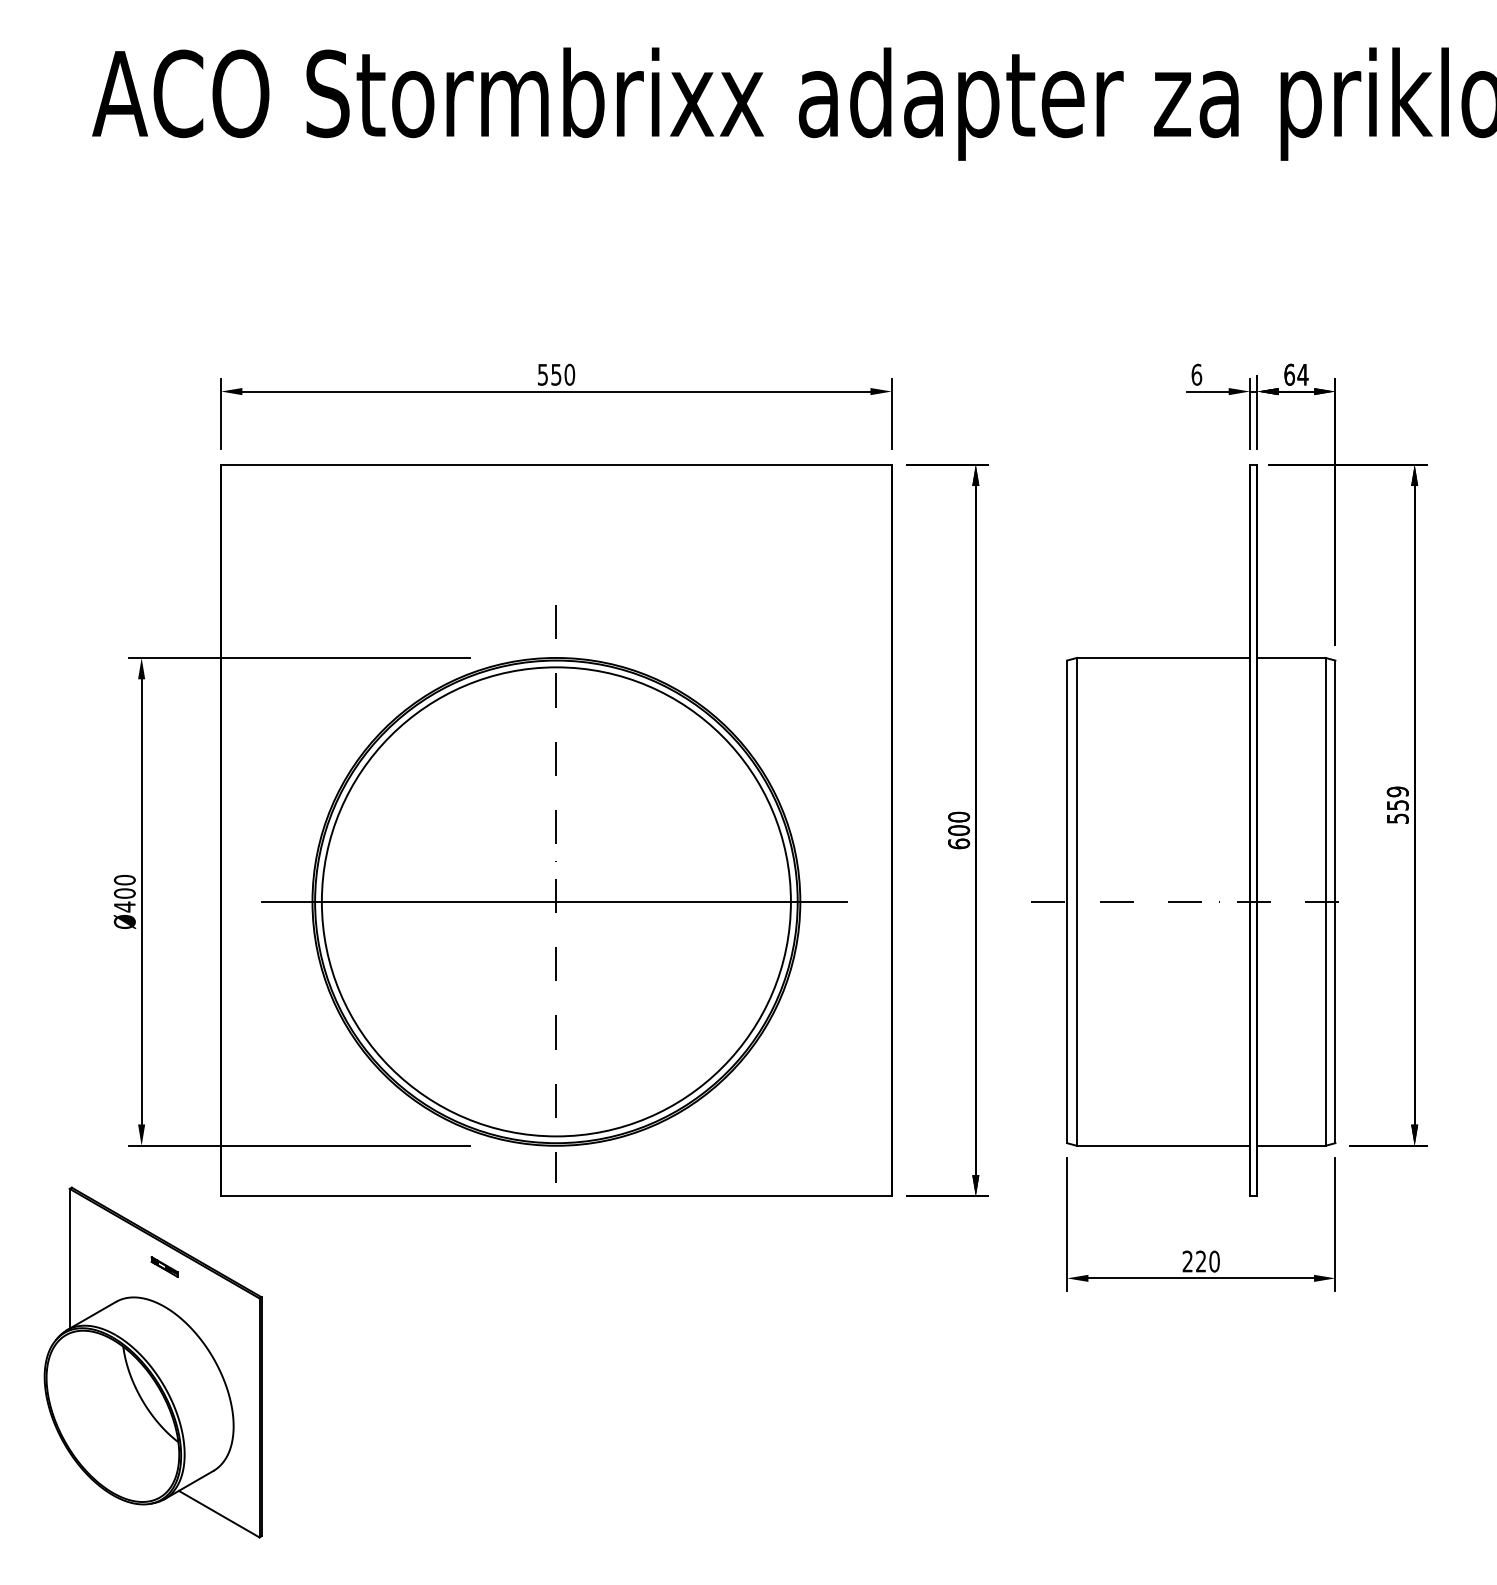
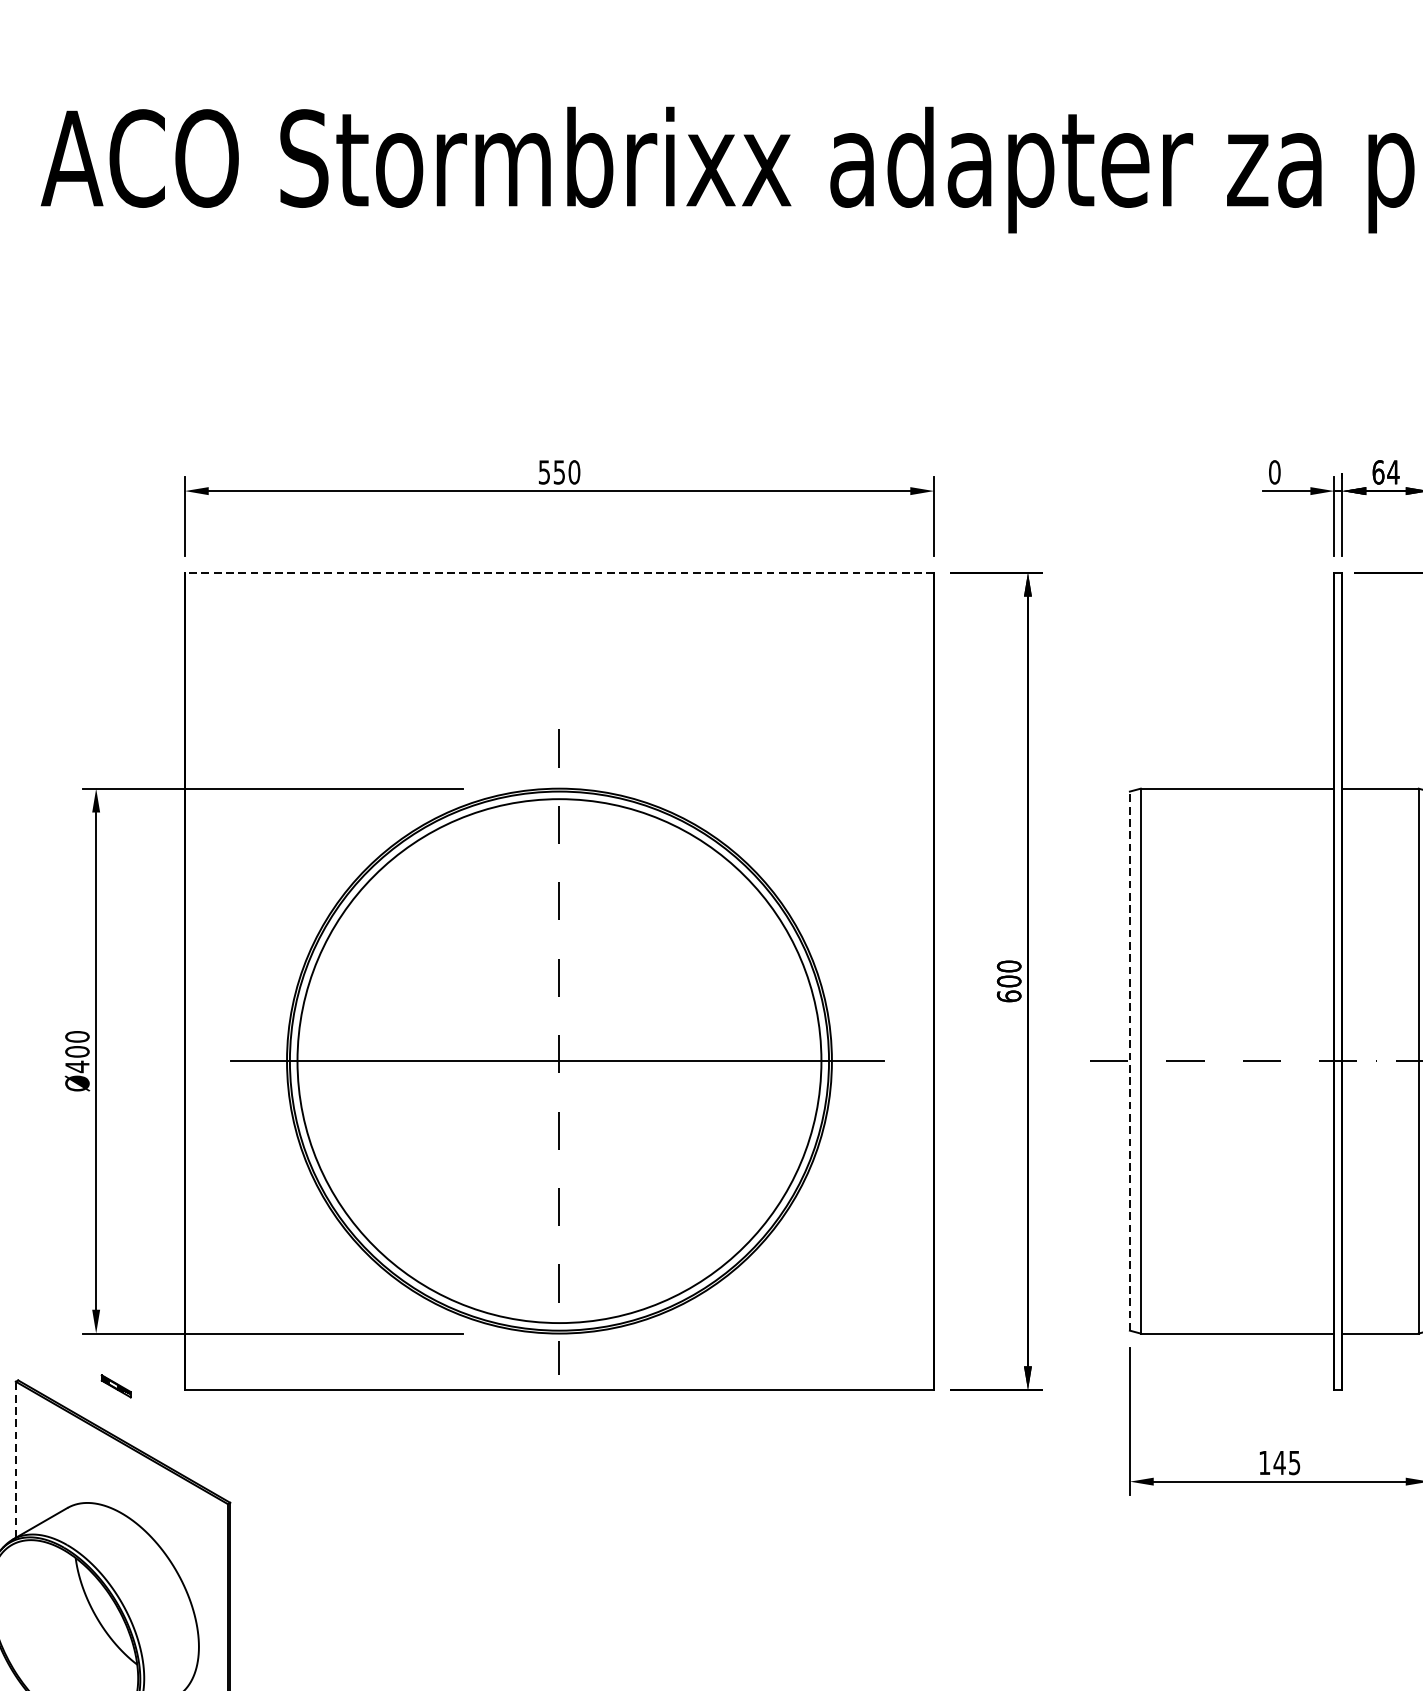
text: (1196, 374) -> (1274, 472), 6 -> 0
line: (555, 464) -> (558, 572), solid -> dashed
line: (1067, 901) -> (1130, 1060), solid -> dashed
line: (69, 1258) -> (15, 1459), solid -> dashed
text: (1200, 1261) -> (1278, 1462), 220 -> 145
part: (164, 1266) -> (116, 1385), moved

